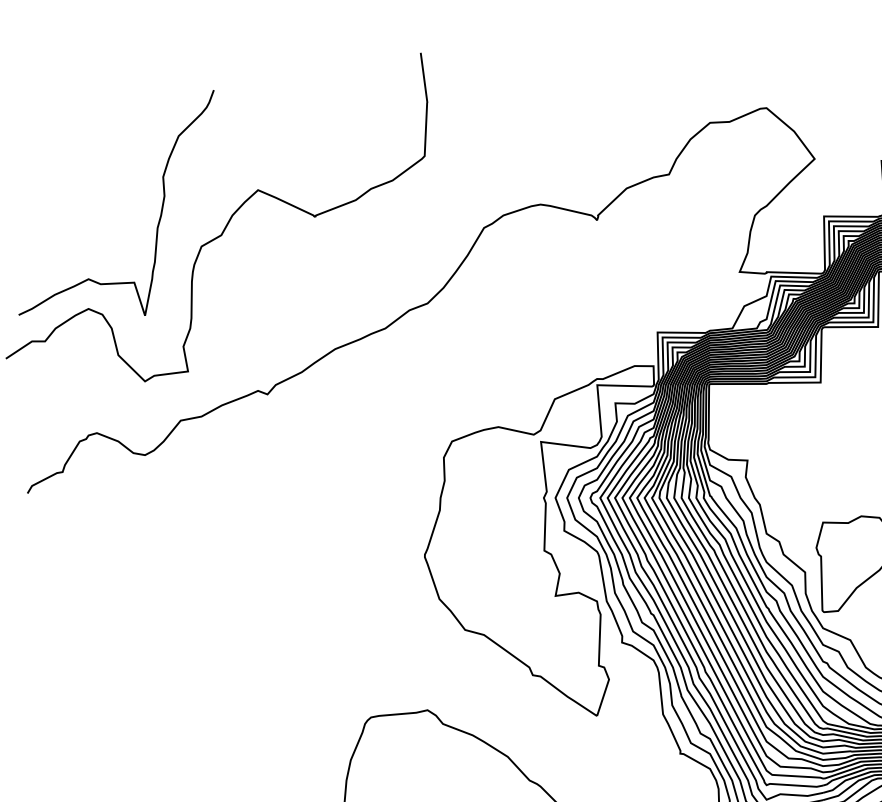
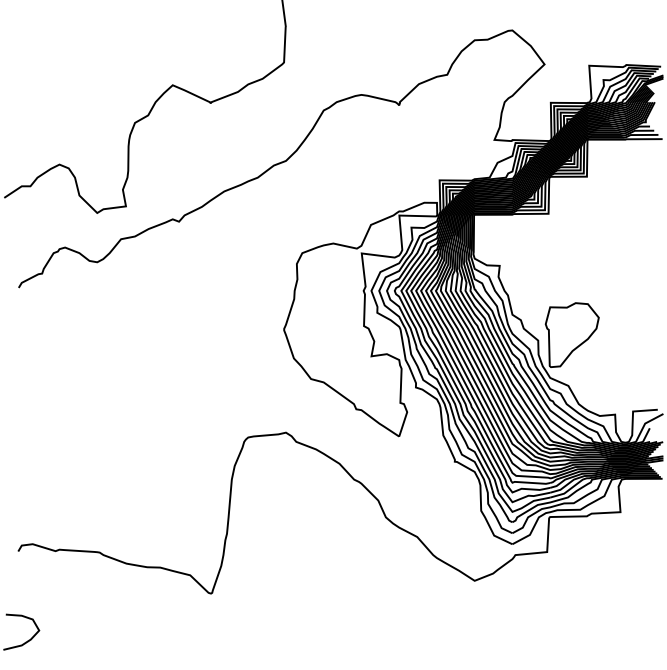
curve: (160, 208) -> (107, 97), removed

